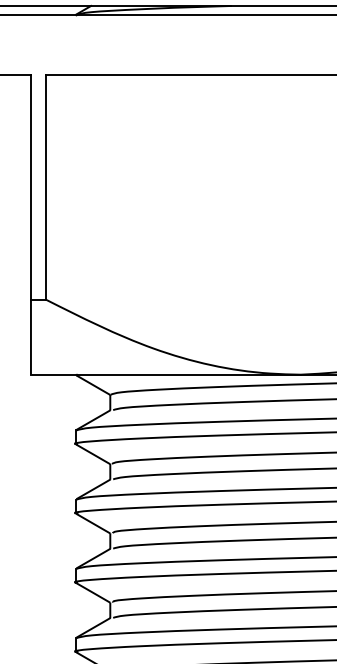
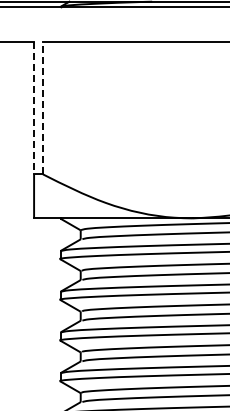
line: (45, 185) -> (42, 107), solid -> dashed
line: (31, 187) -> (34, 108), solid -> dashed

